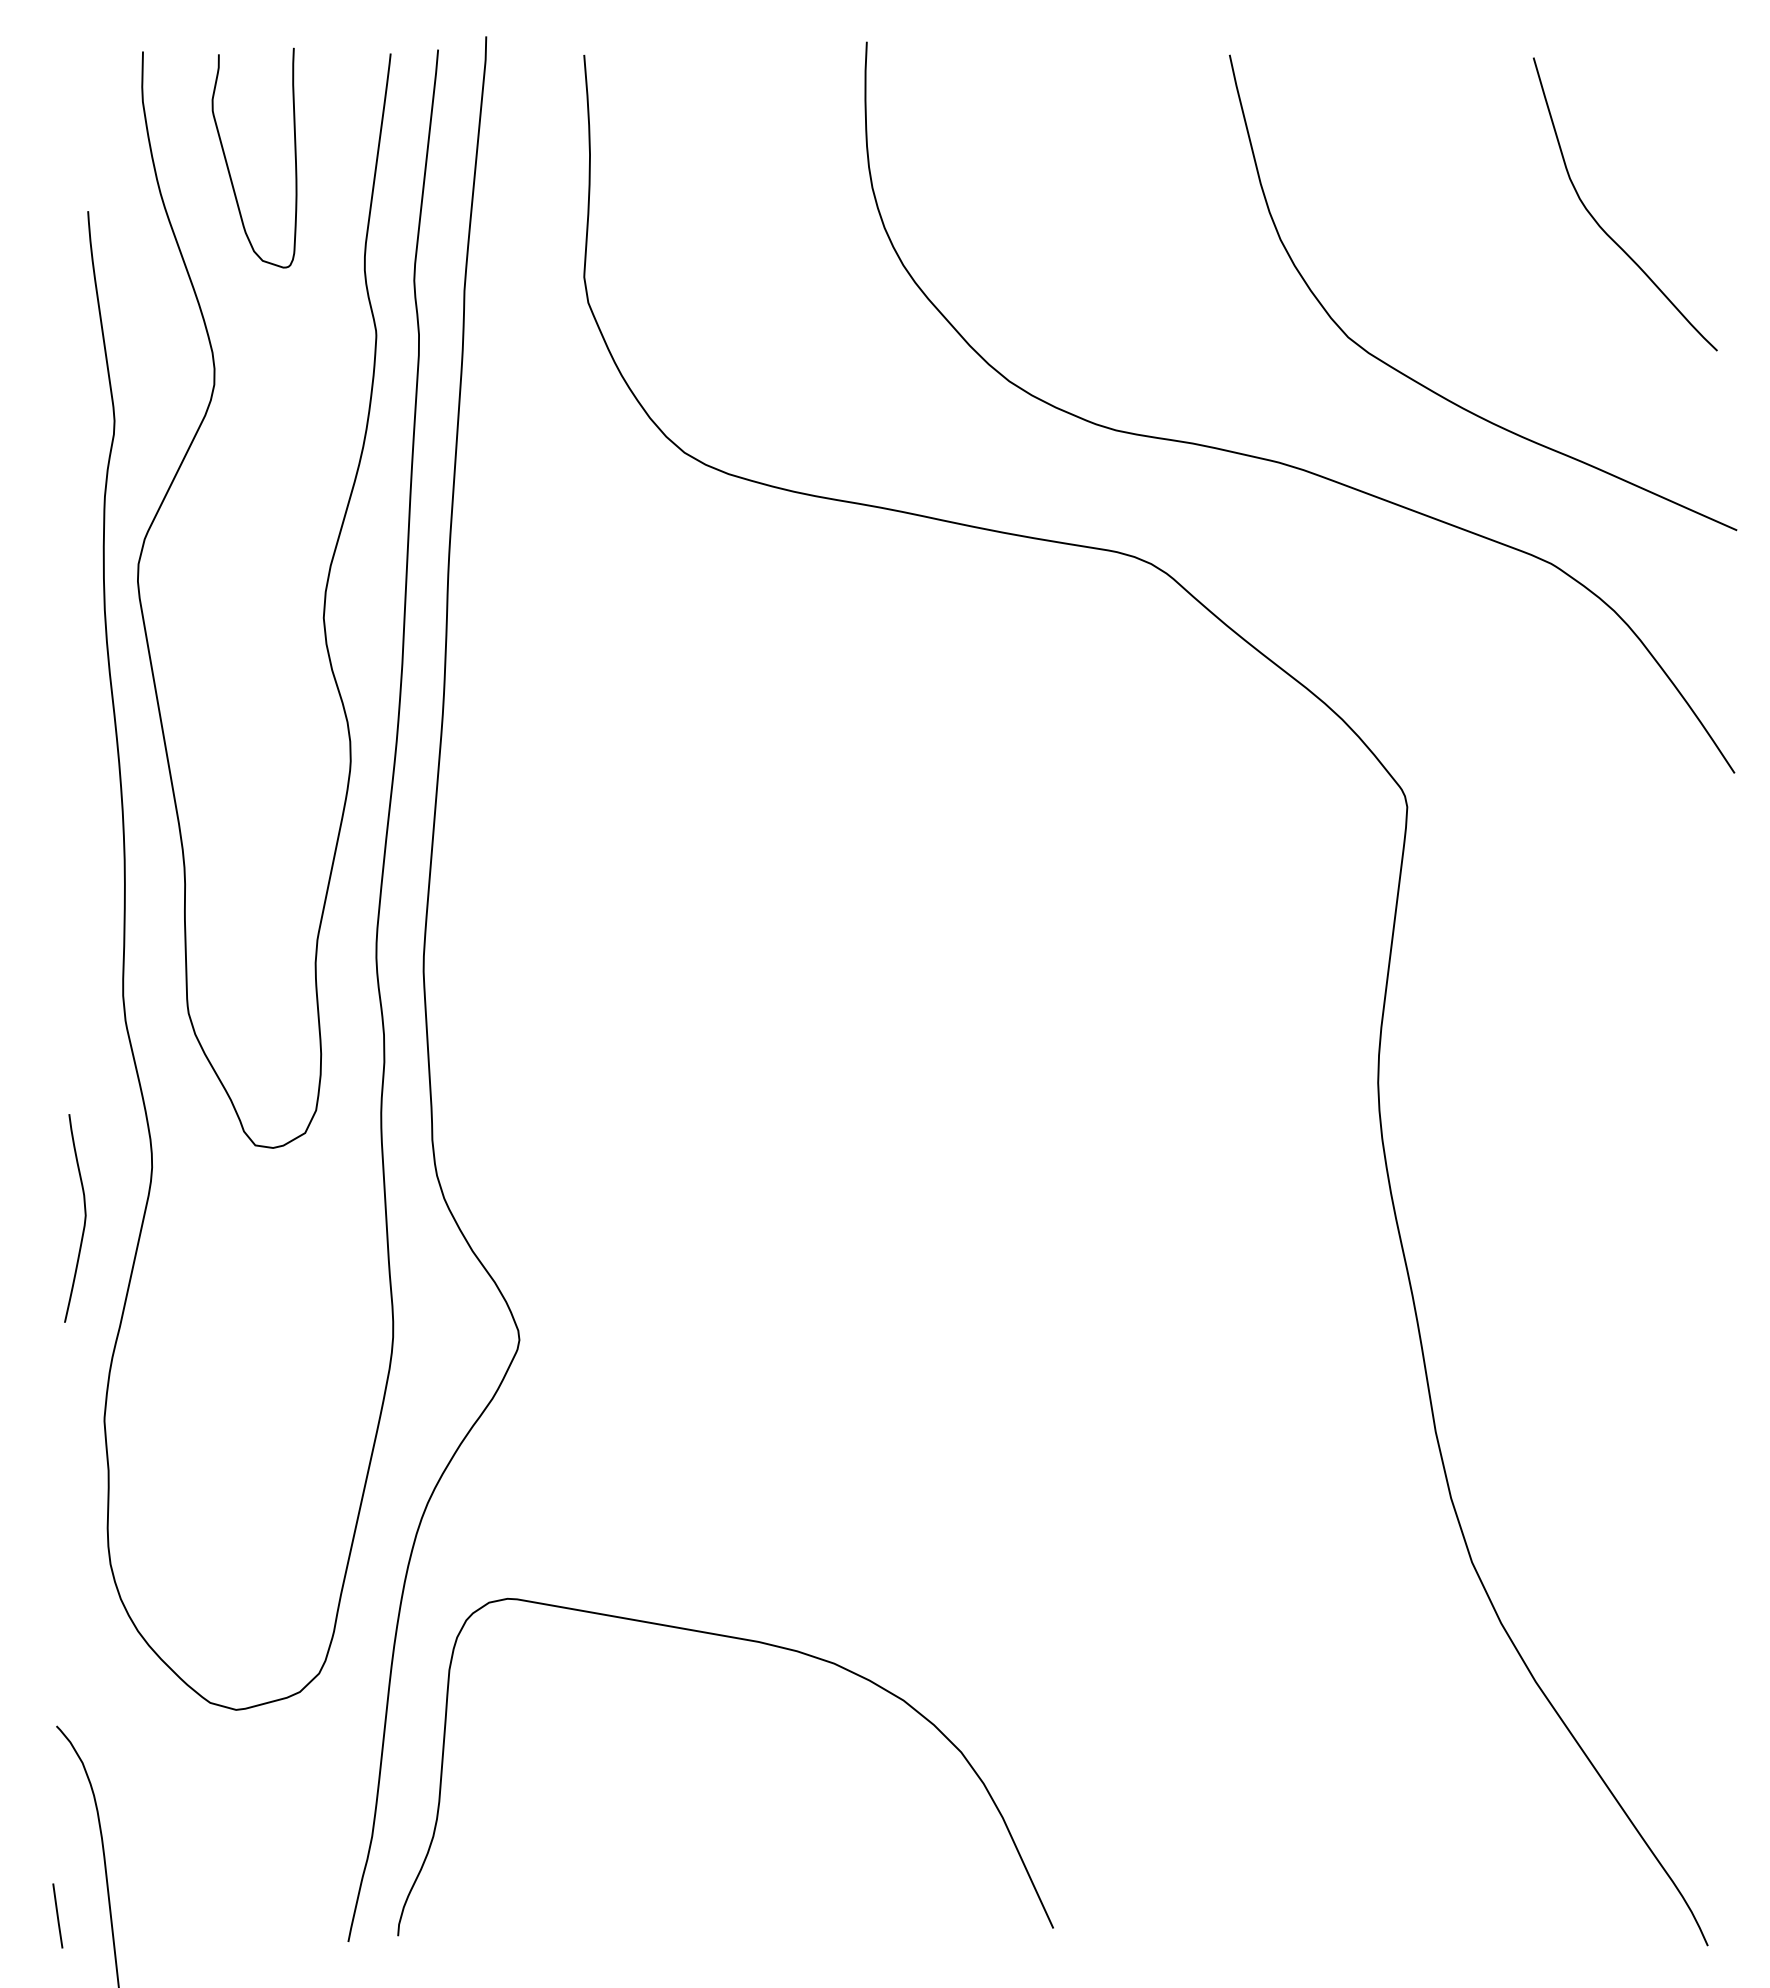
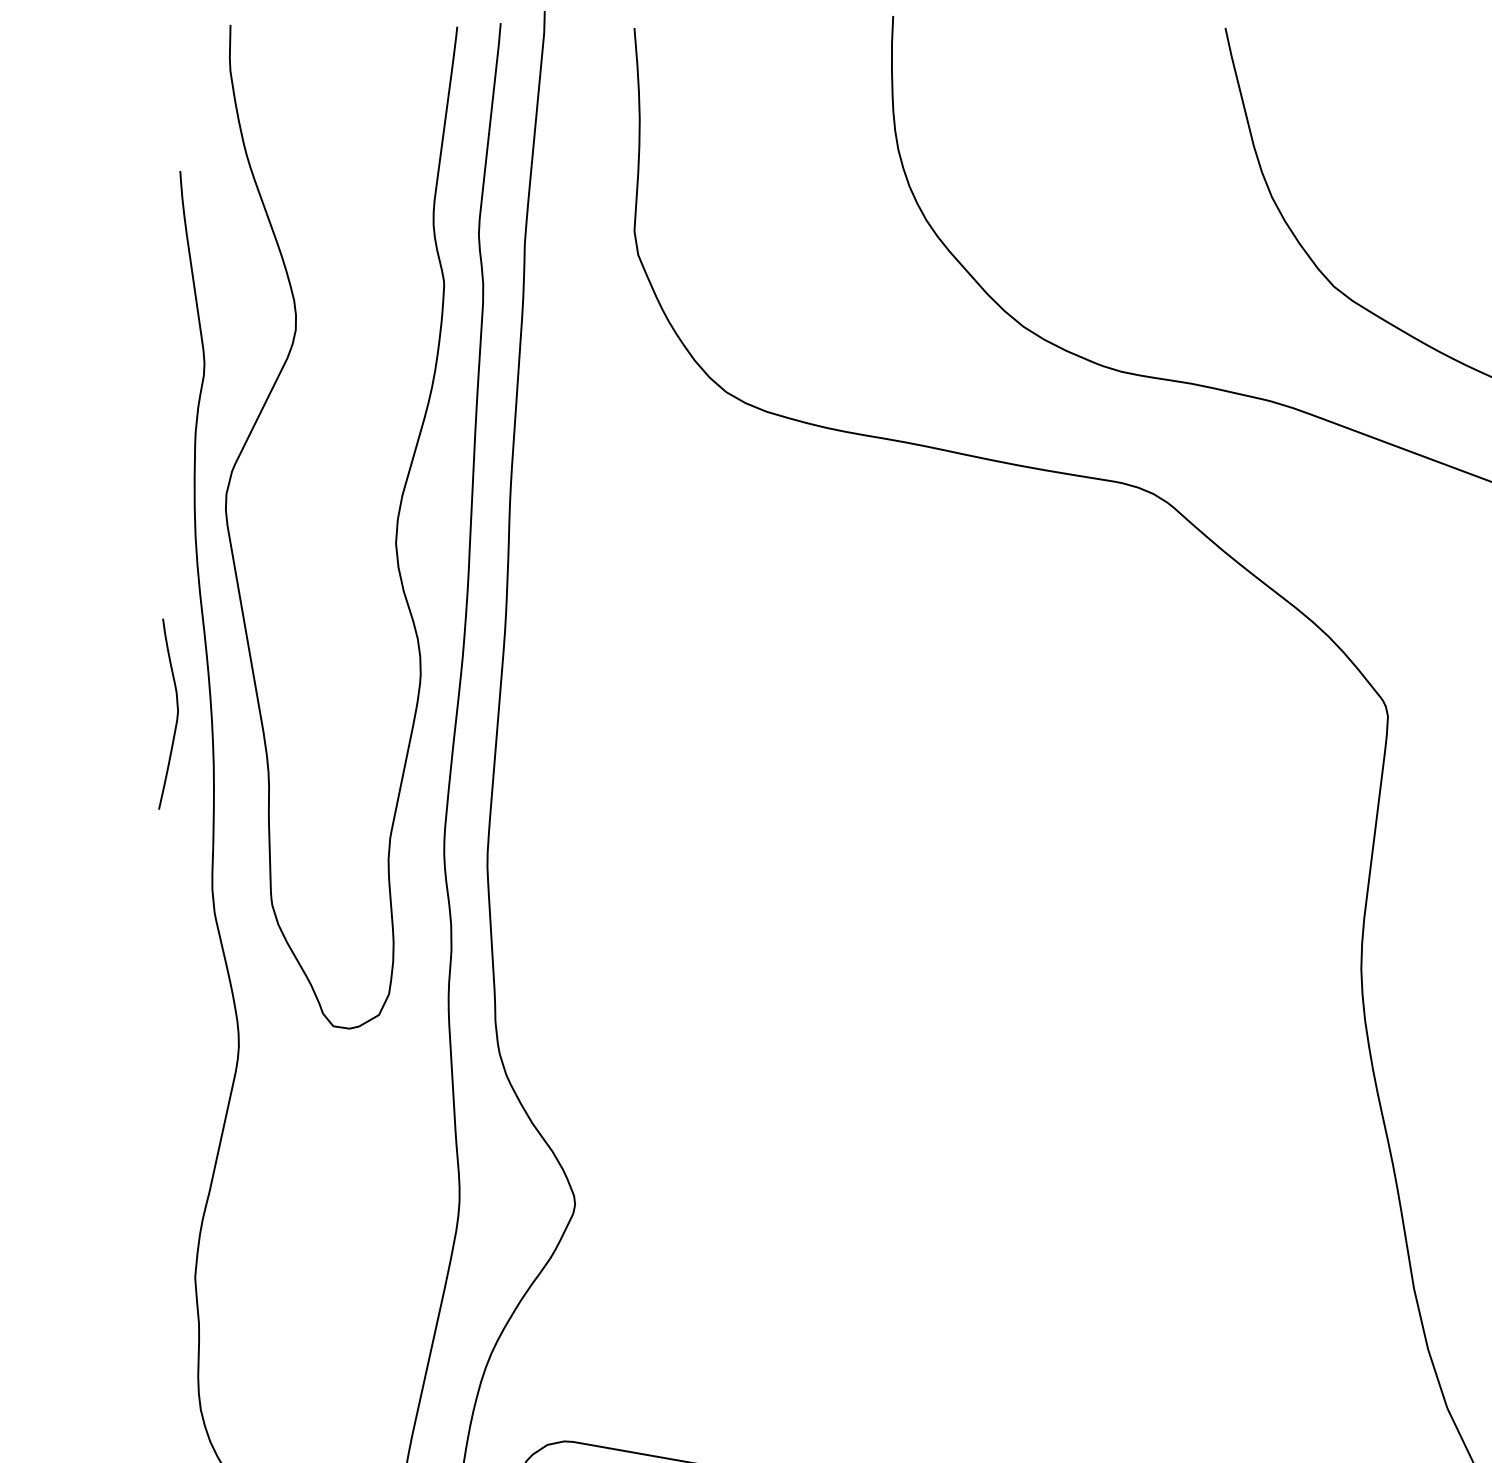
curve: (228, 165) -> (308, 129), removed
curve: (84, 1218) -> (176, 714), moved

